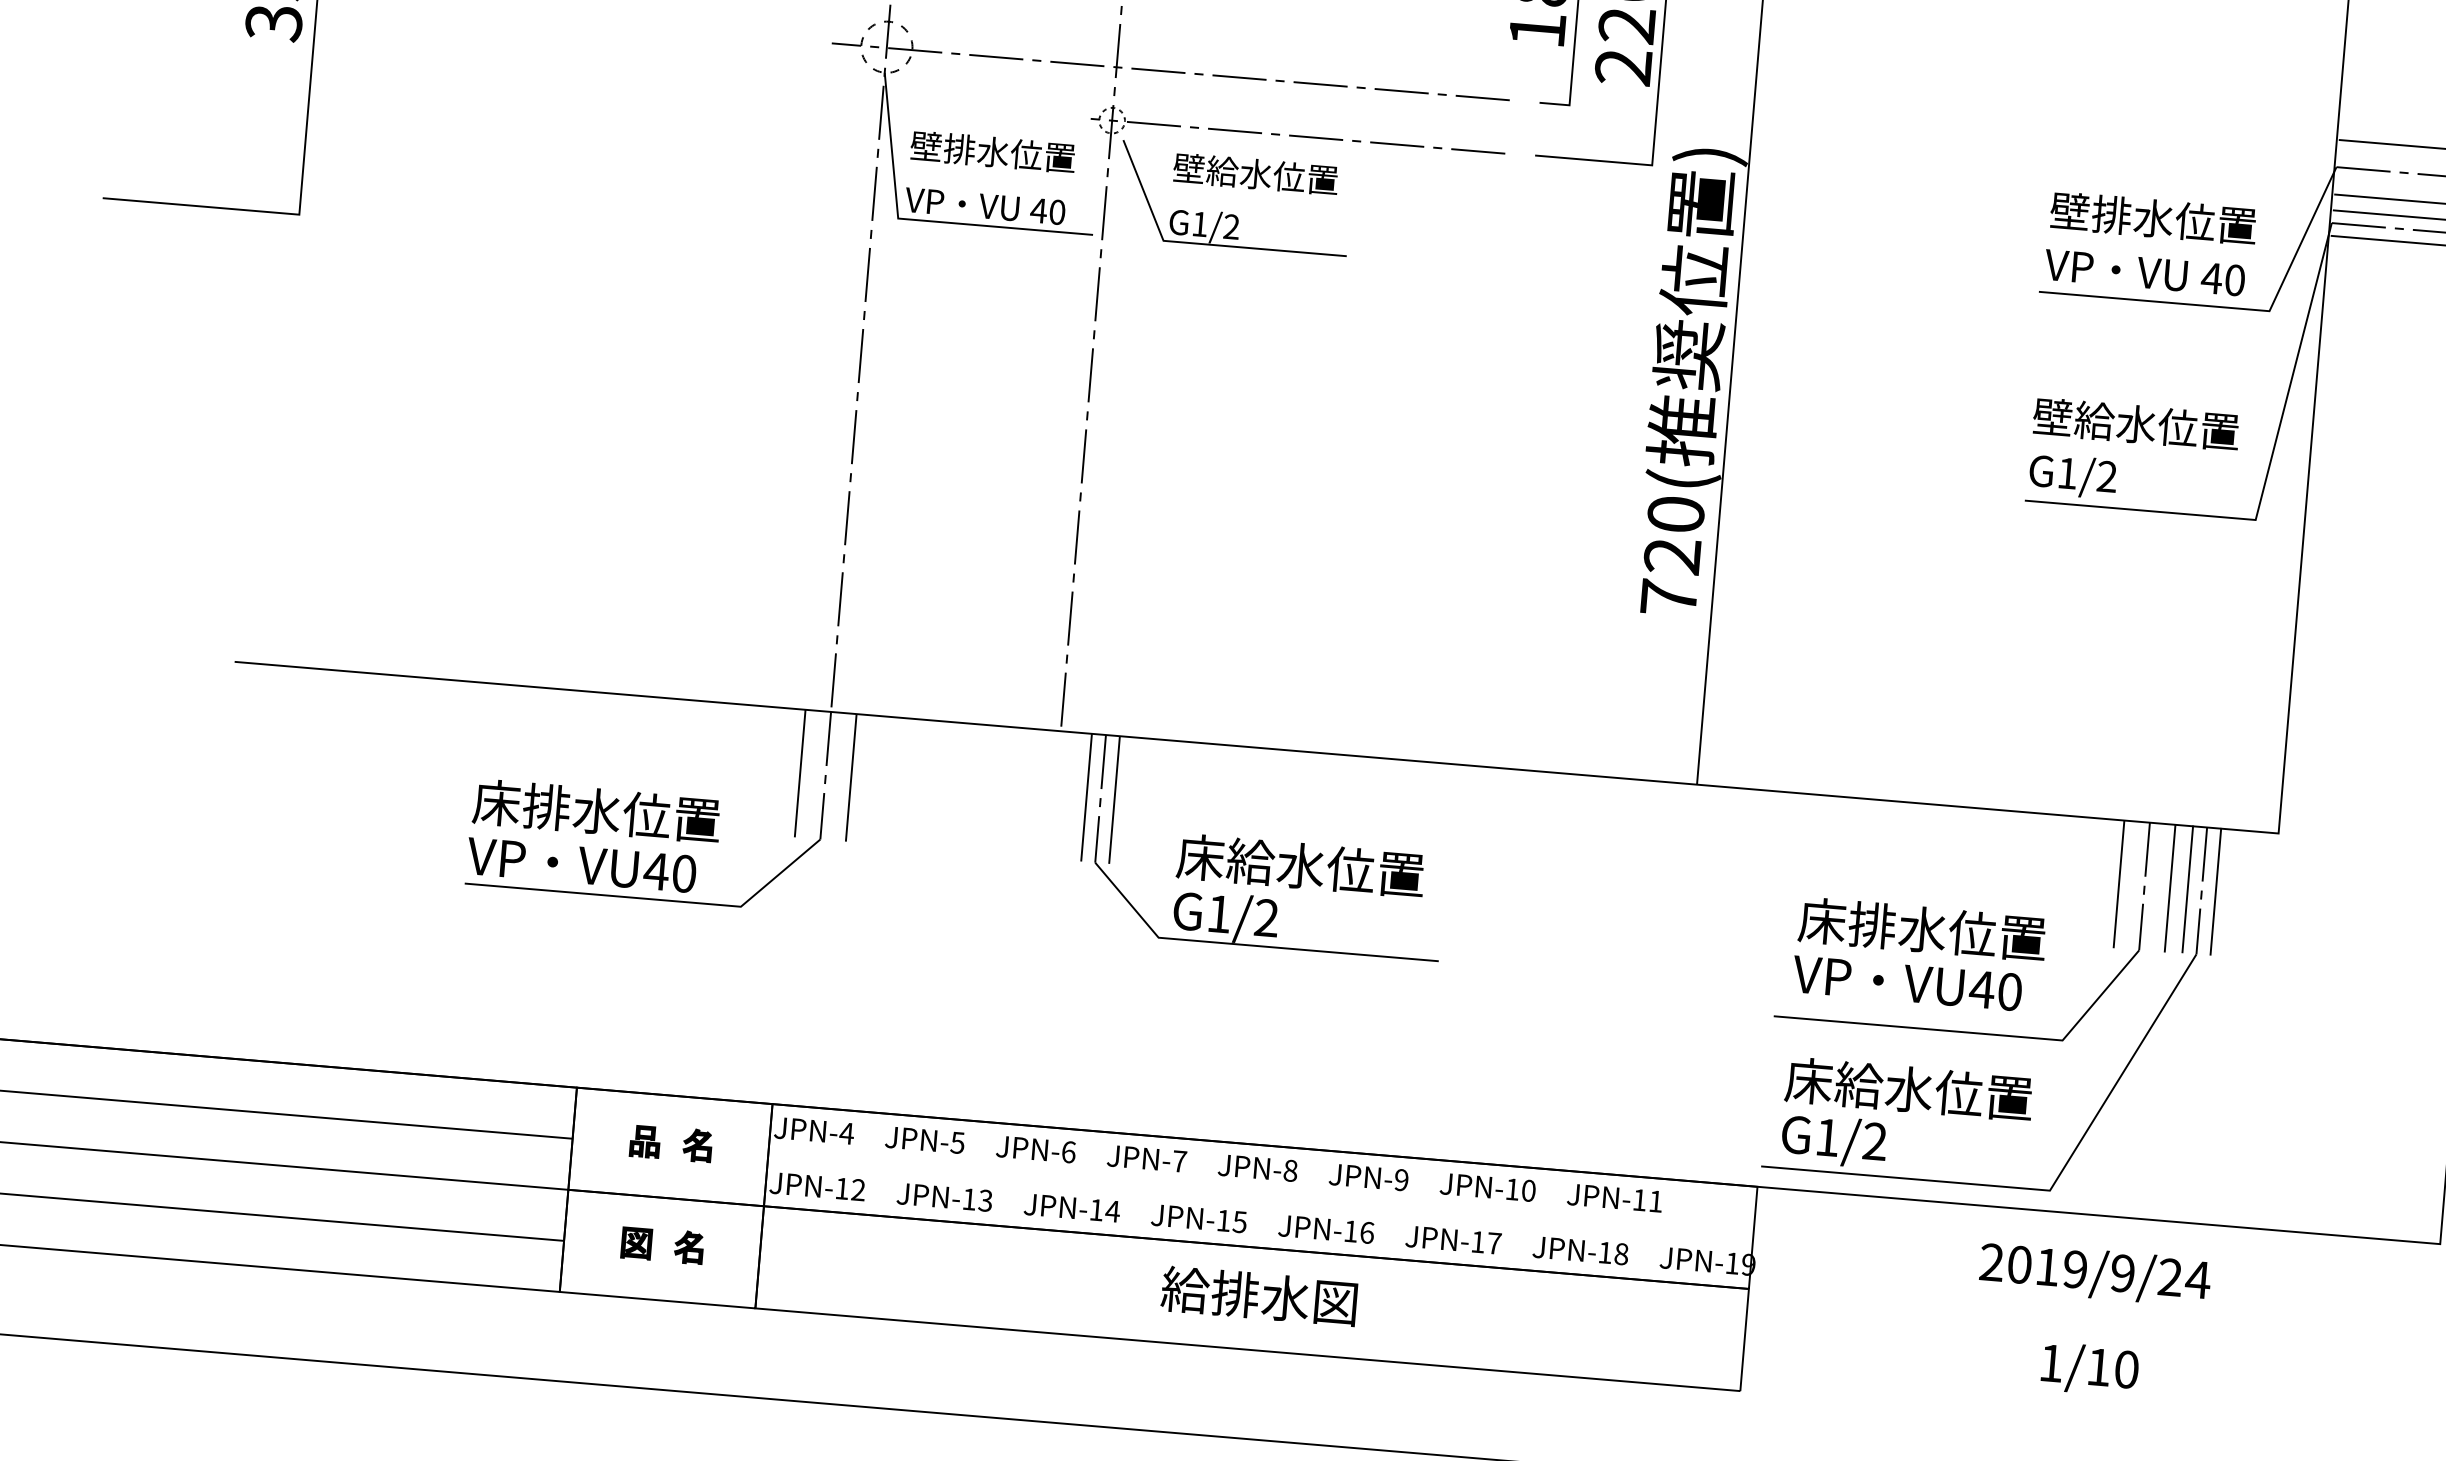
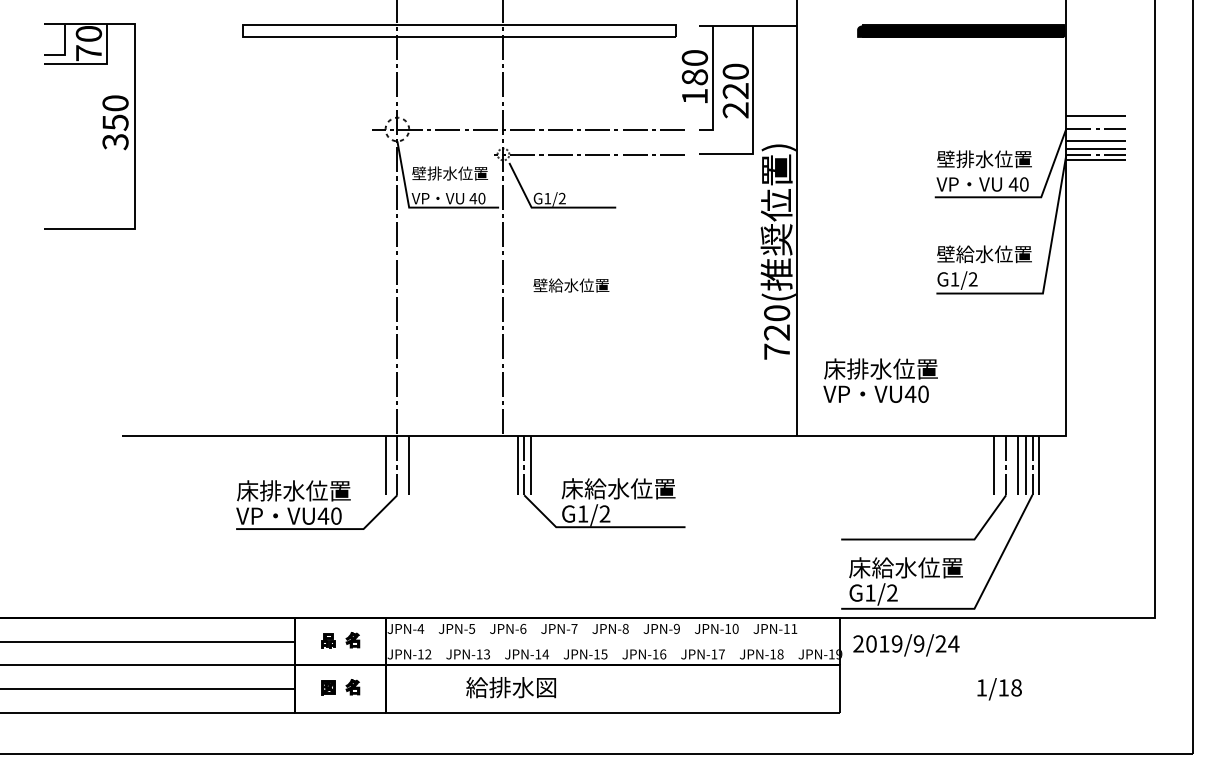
text: (1256, 174) -> (571, 285), moved
text: (1919, 954) -> (880, 380), moved
text: (2095, 1274) -> (906, 645), moved
text: (1257, 1295) -> (510, 687), moved
text: (2126, 1368) -> (1016, 687), 1/10 -> 1/18

